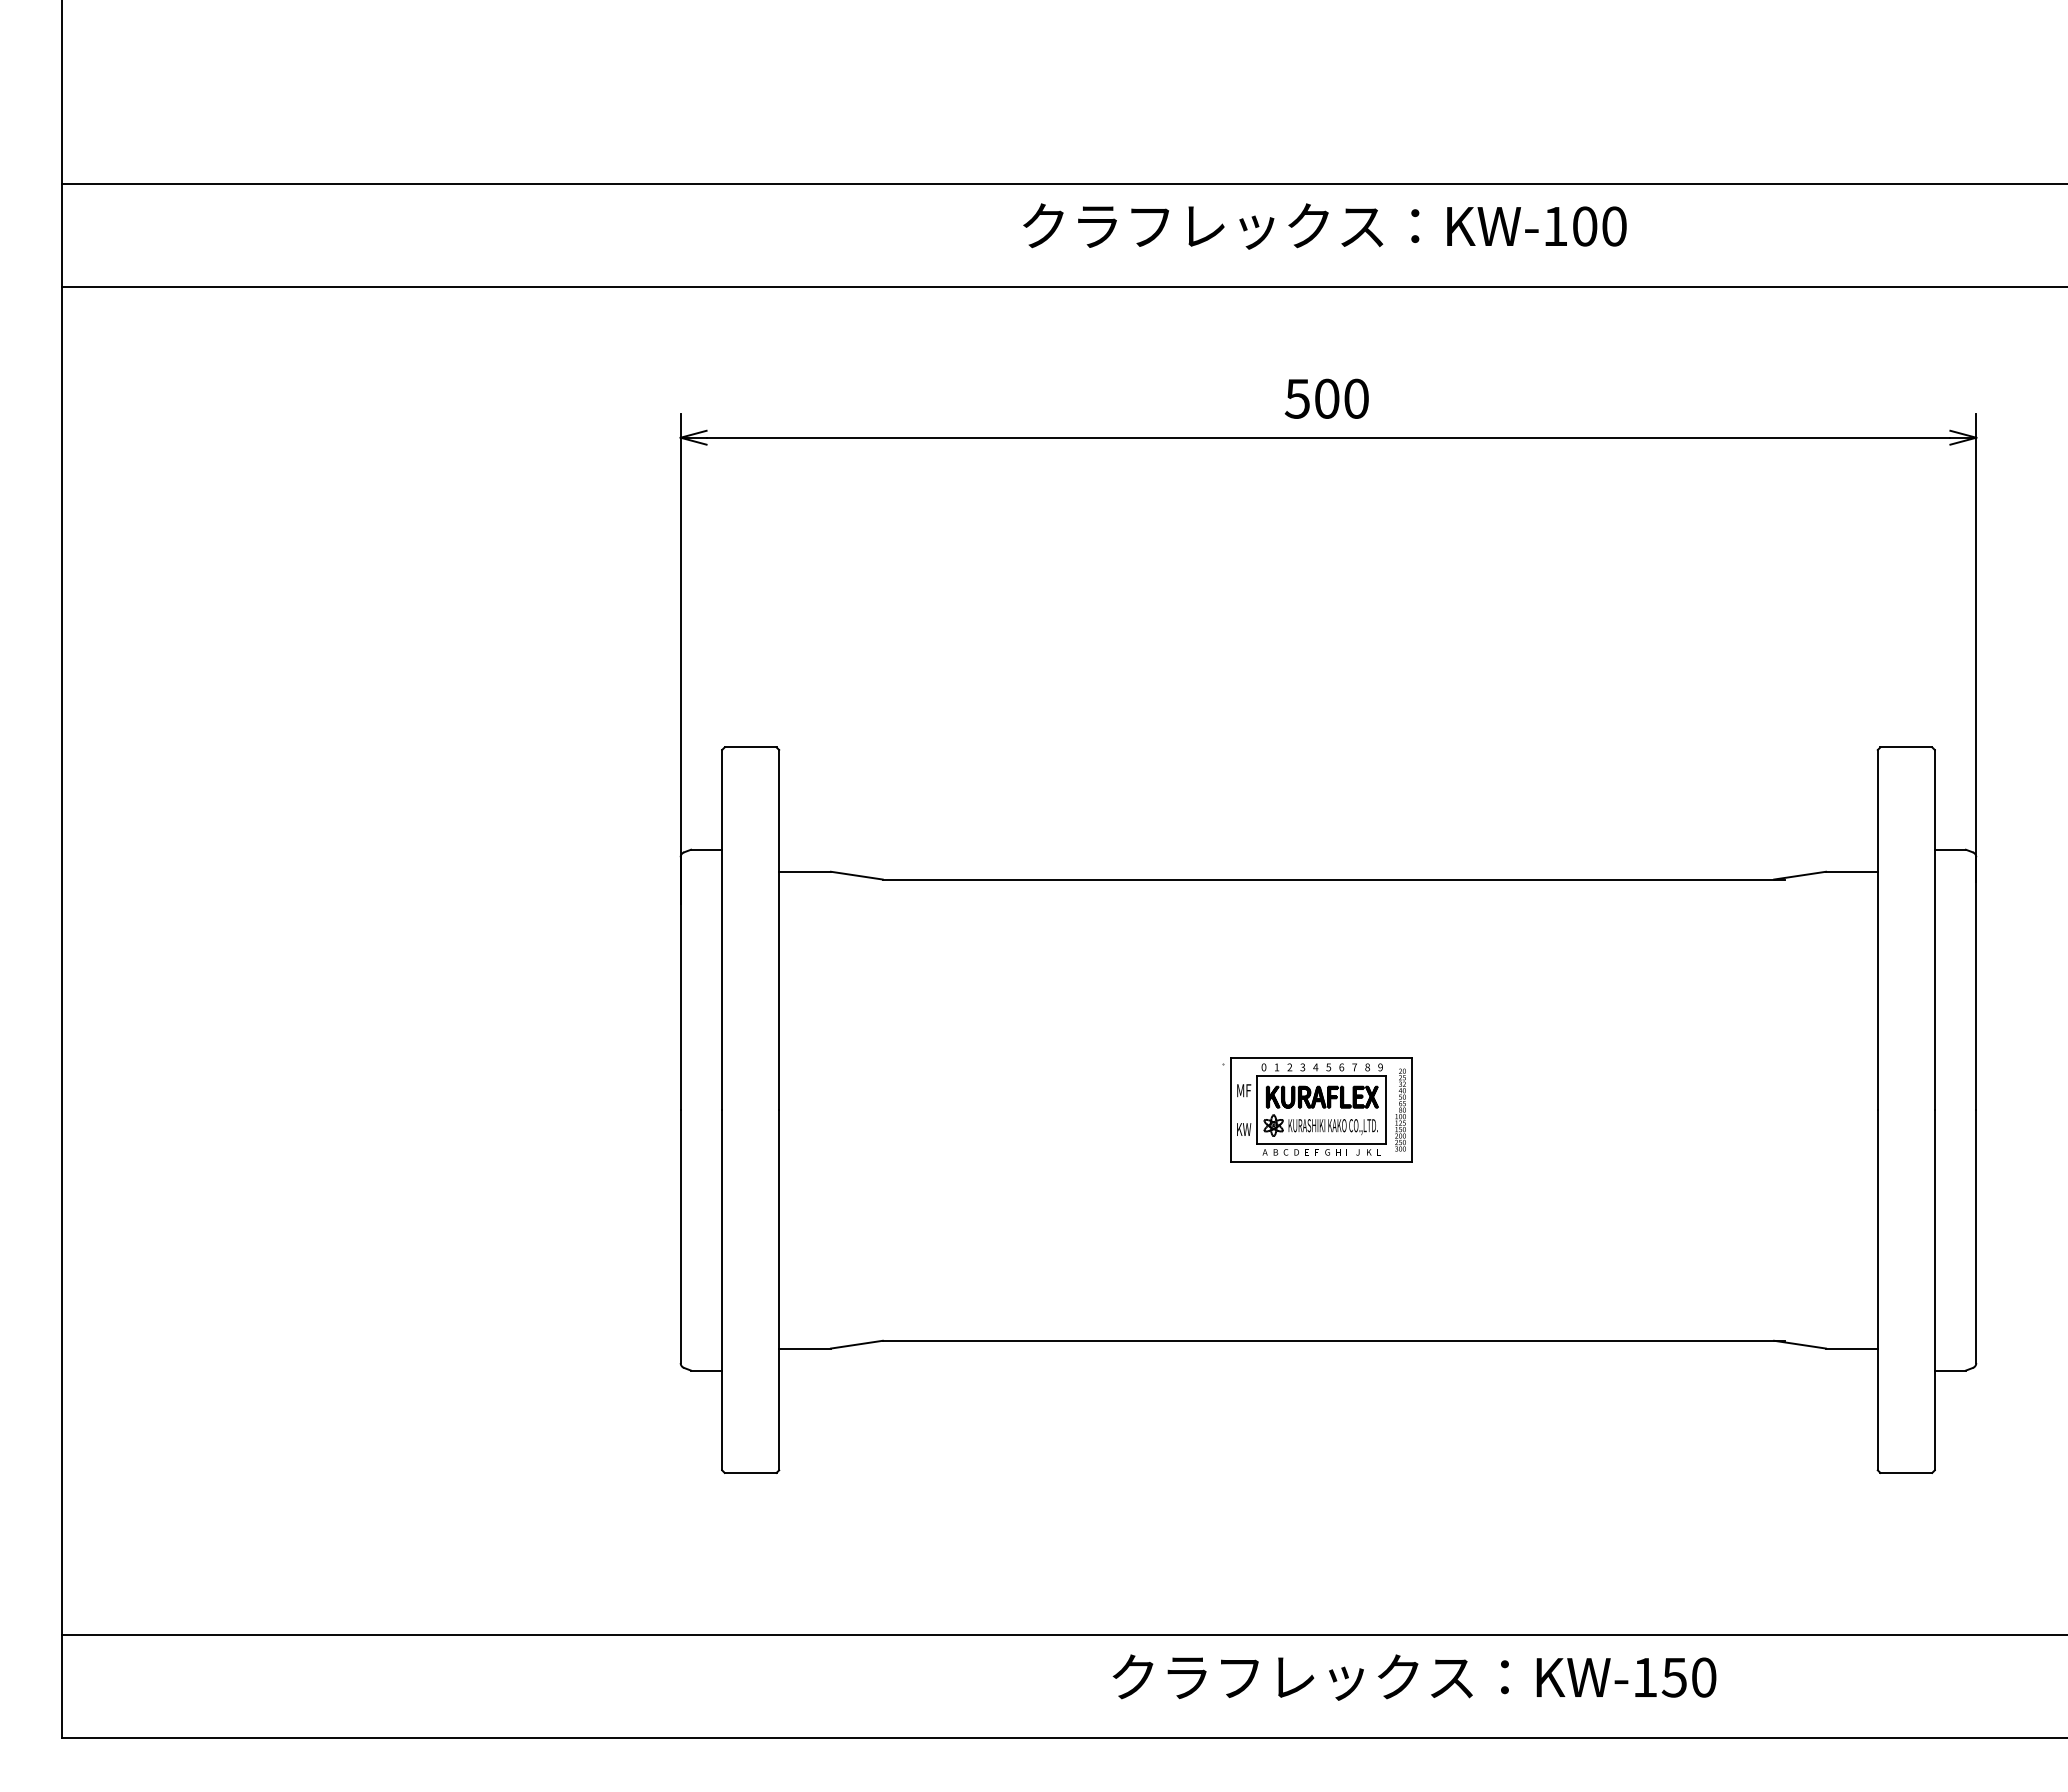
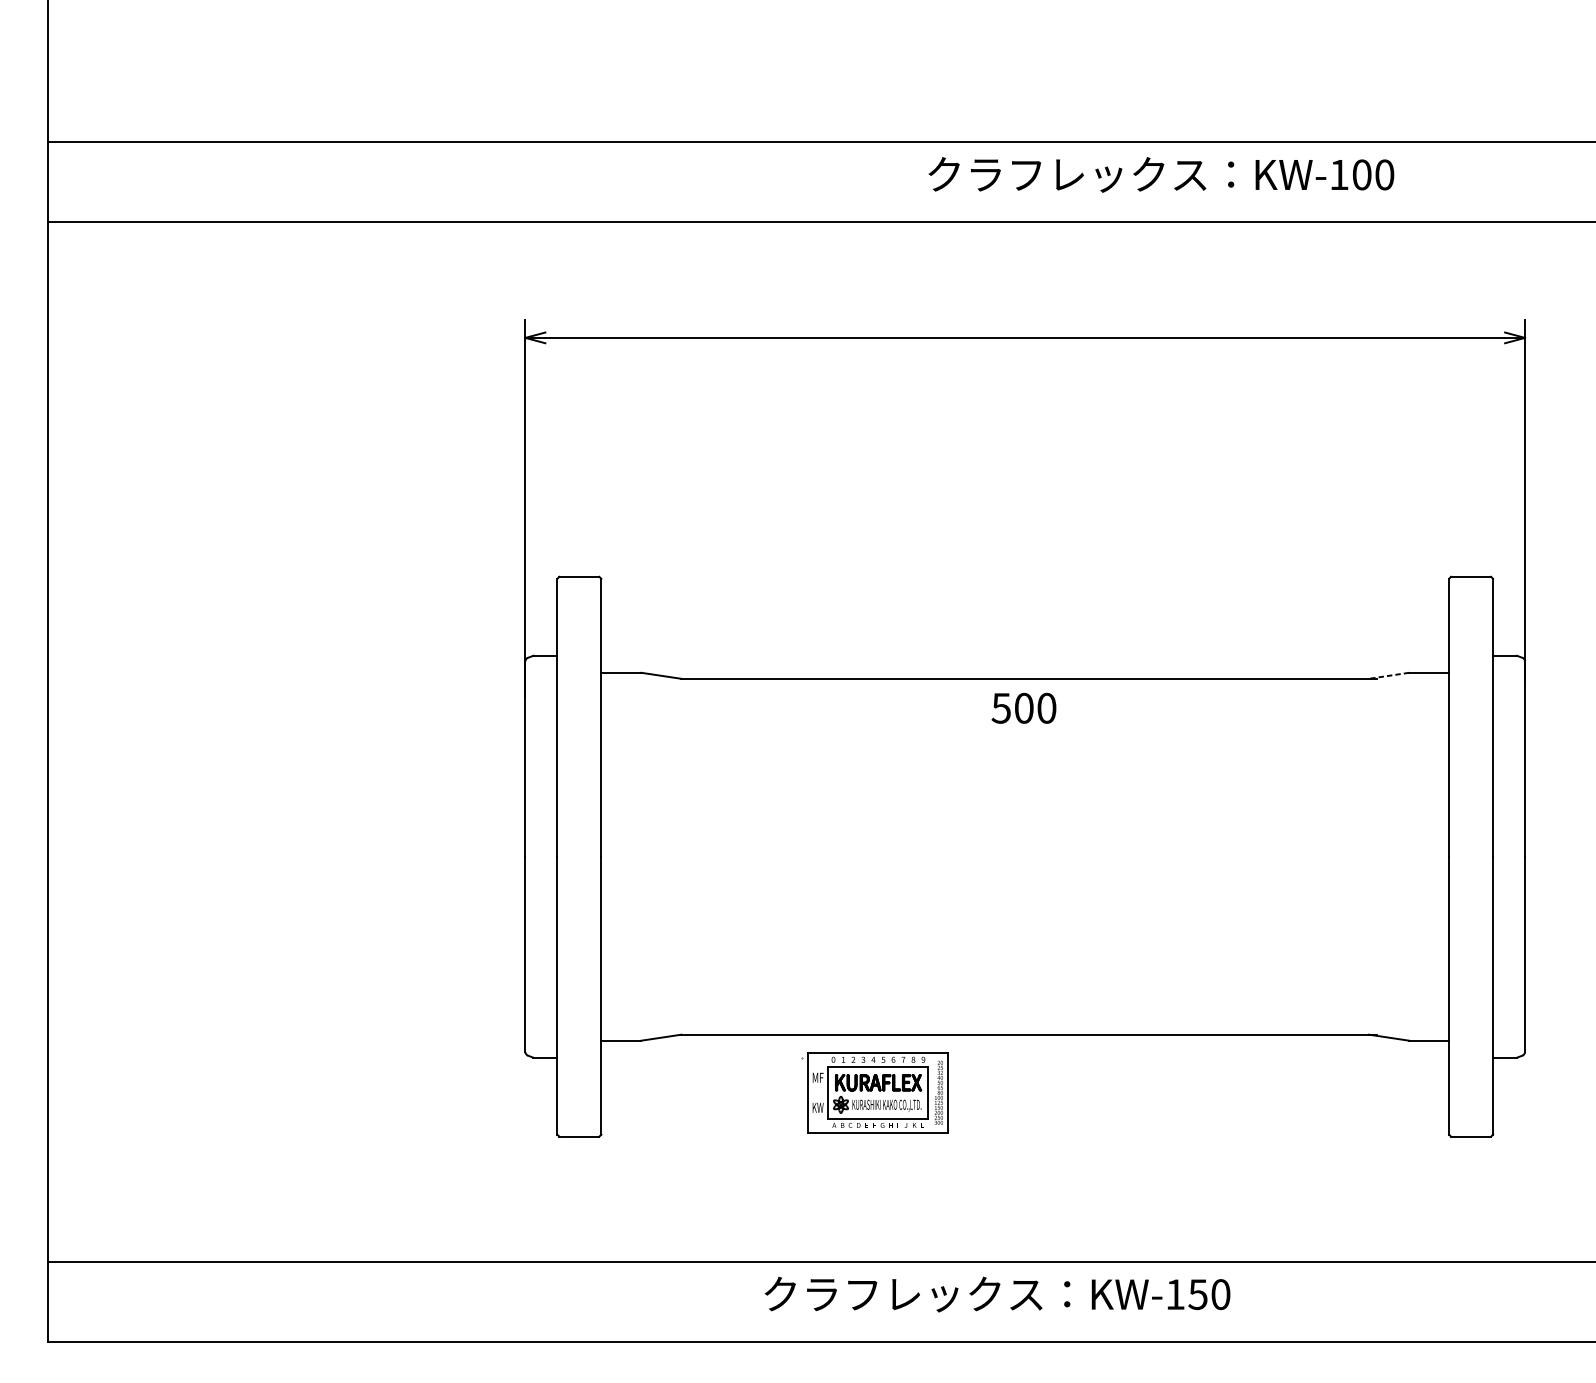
text: (1324, 226) -> (1161, 174), moved
text: (1326, 398) -> (1023, 708), moved
line: (1799, 875) -> (1388, 675), solid -> dashed
part: (1317, 1109) -> (874, 1092), moved
text: (1414, 1677) -> (997, 1294), moved

